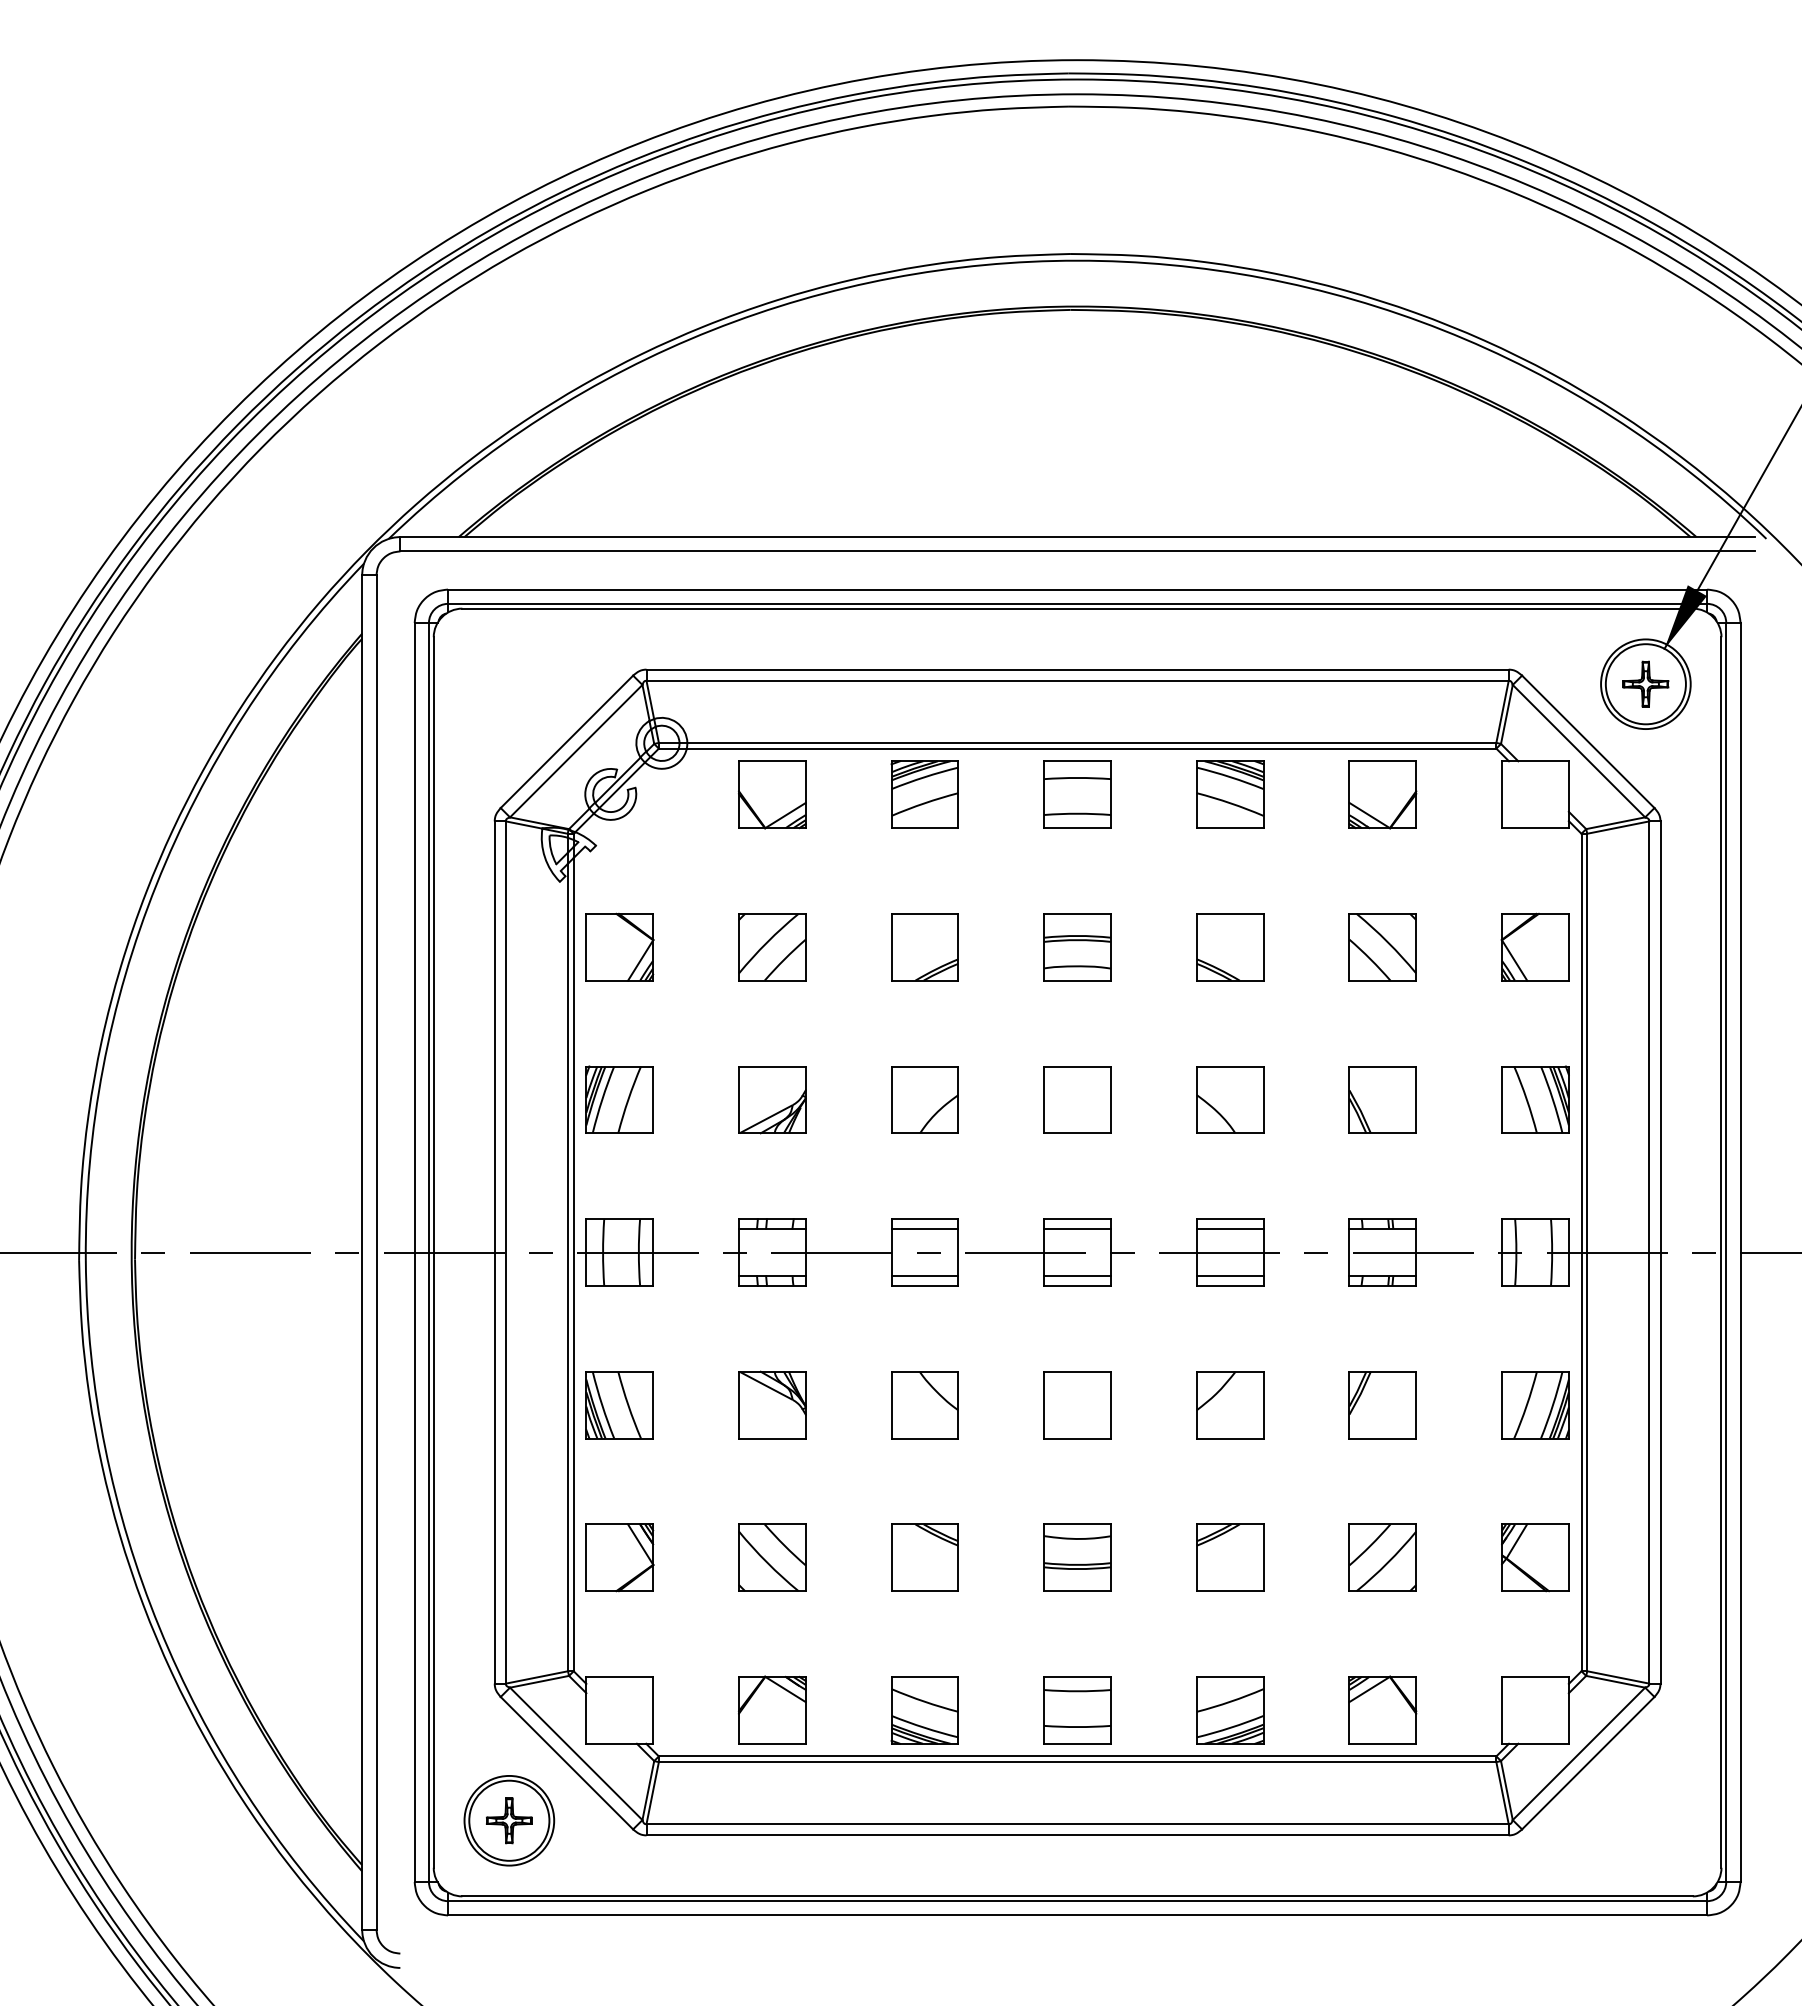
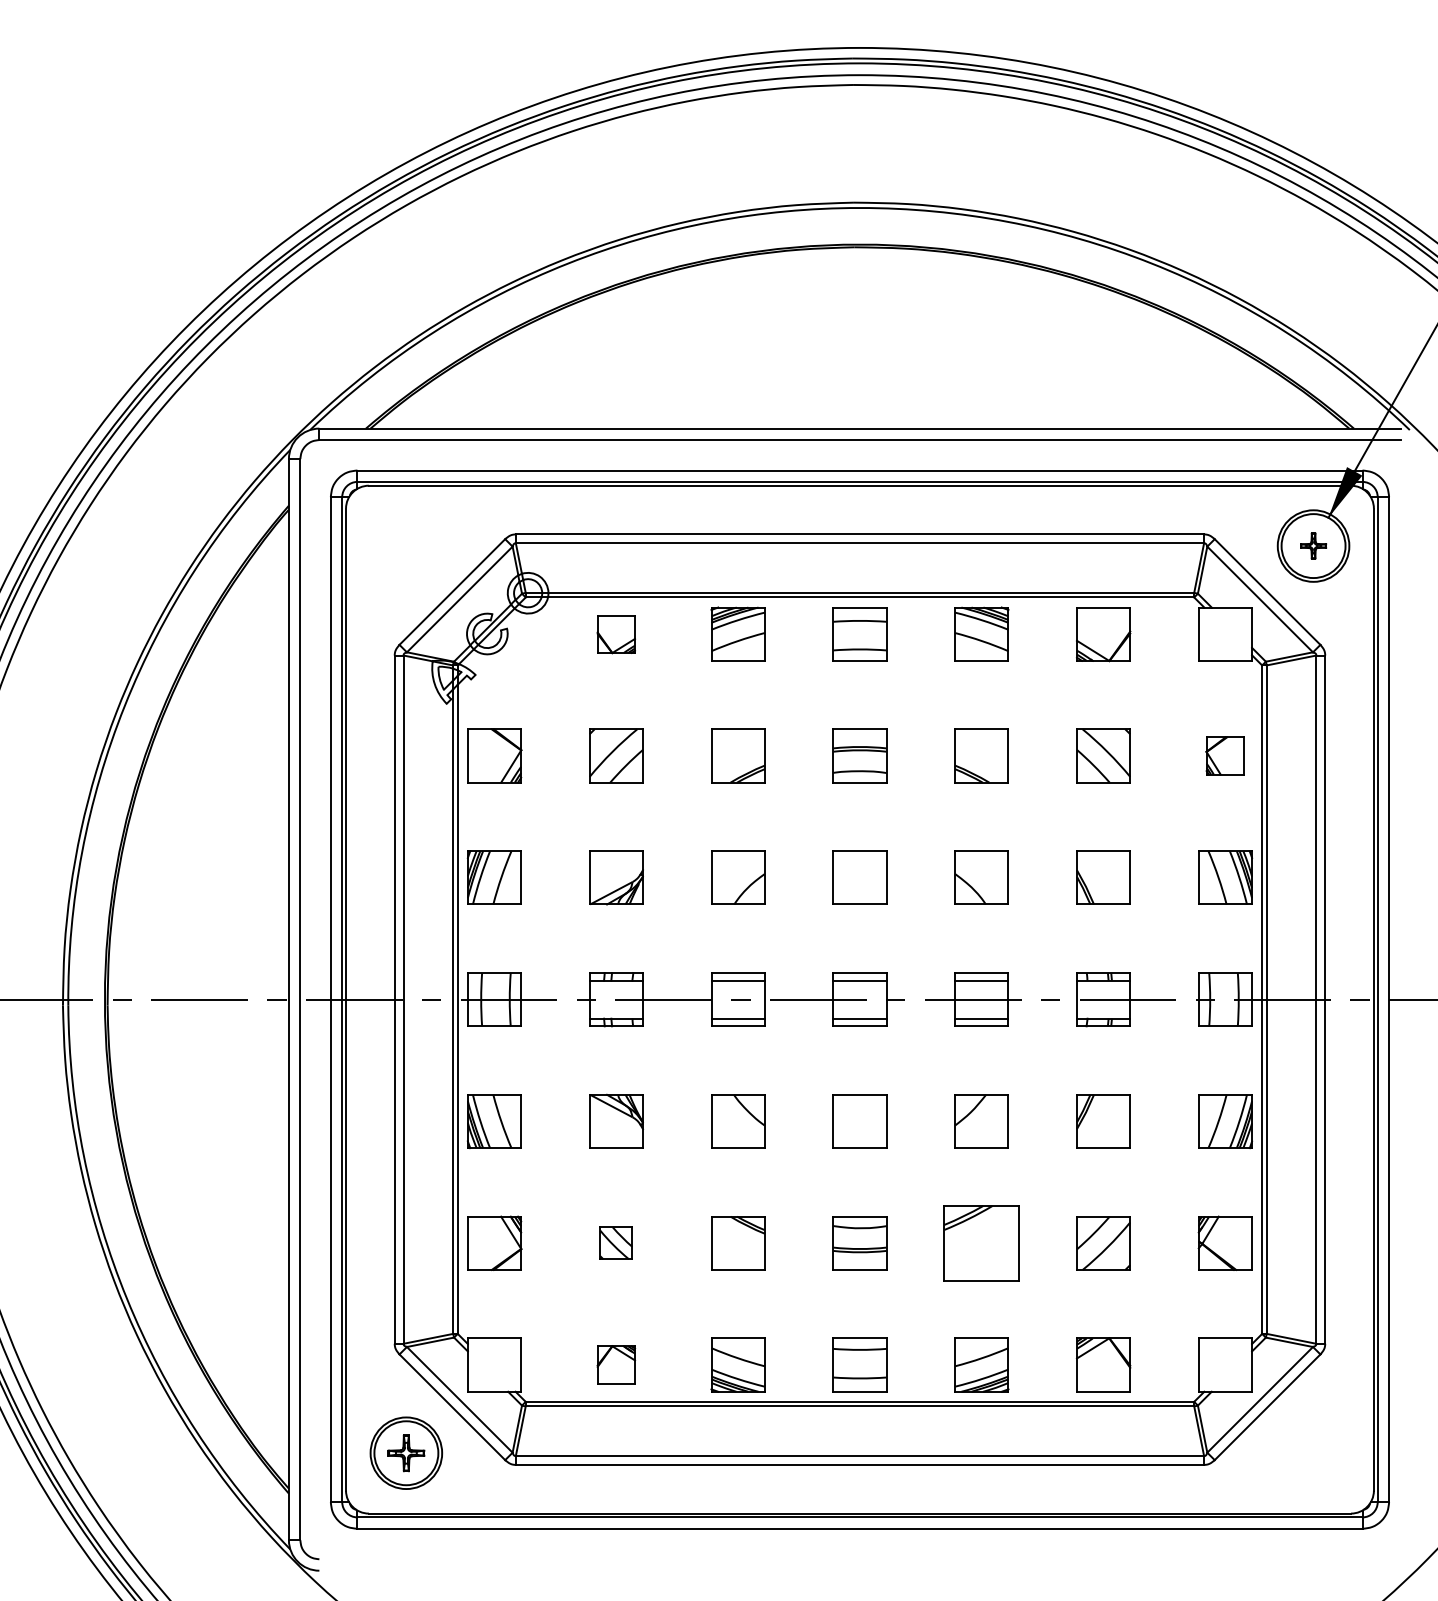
part: (1645, 683) -> (1313, 545), size x0.7
part: (772, 794) -> (616, 634), size x0.7
part: (1534, 946) -> (1224, 755), size x0.7
part: (772, 1557) -> (616, 1243), size x0.6
part: (1230, 1557) -> (982, 1243), size x1.4
part: (772, 1709) -> (616, 1364), size x0.7

